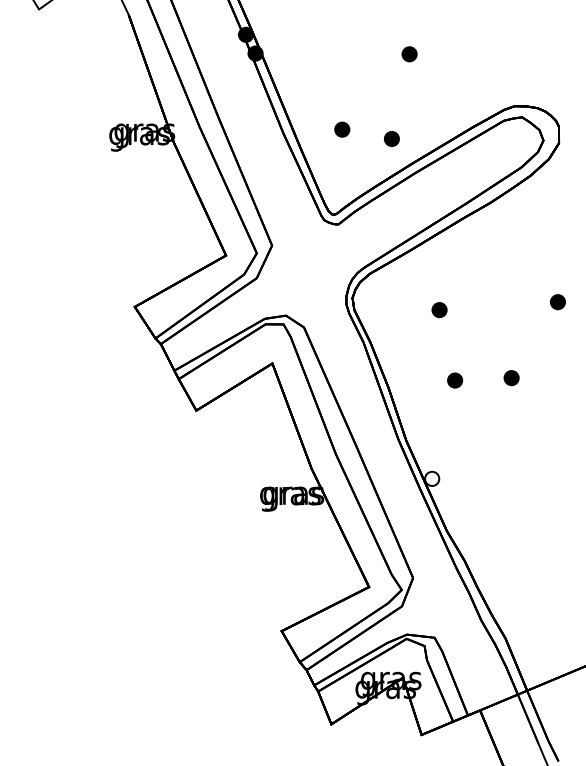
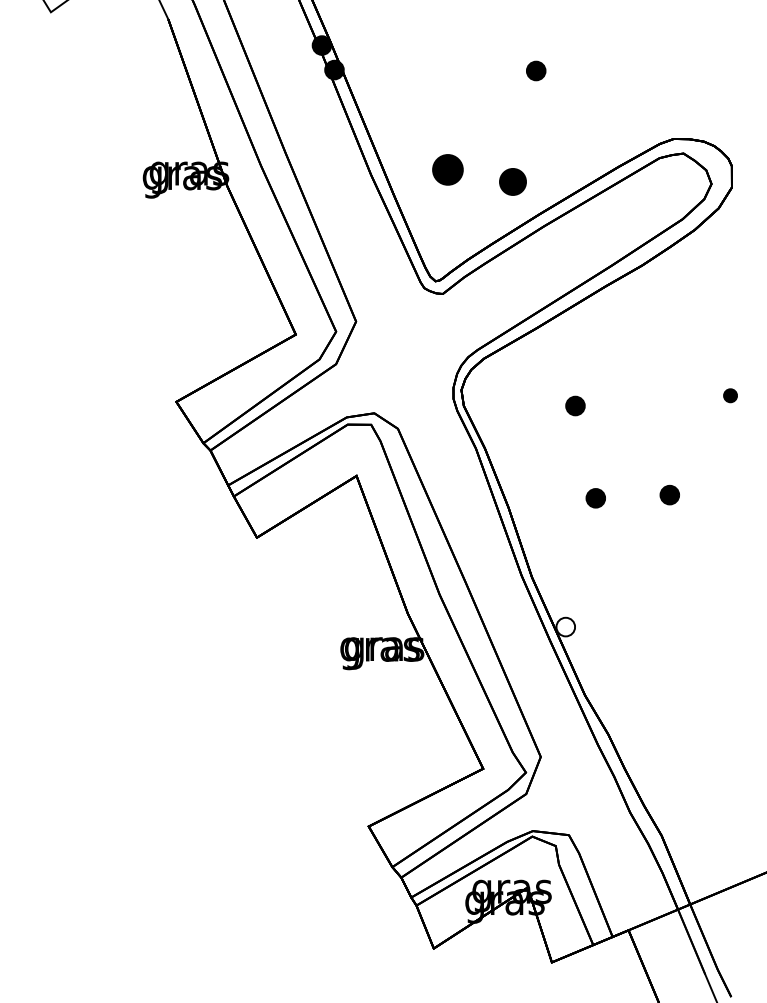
part: (342, 129) -> (448, 169), size x1.6
part: (391, 138) -> (512, 181), size x1.4
part: (557, 302) -> (729, 396), size x0.7

